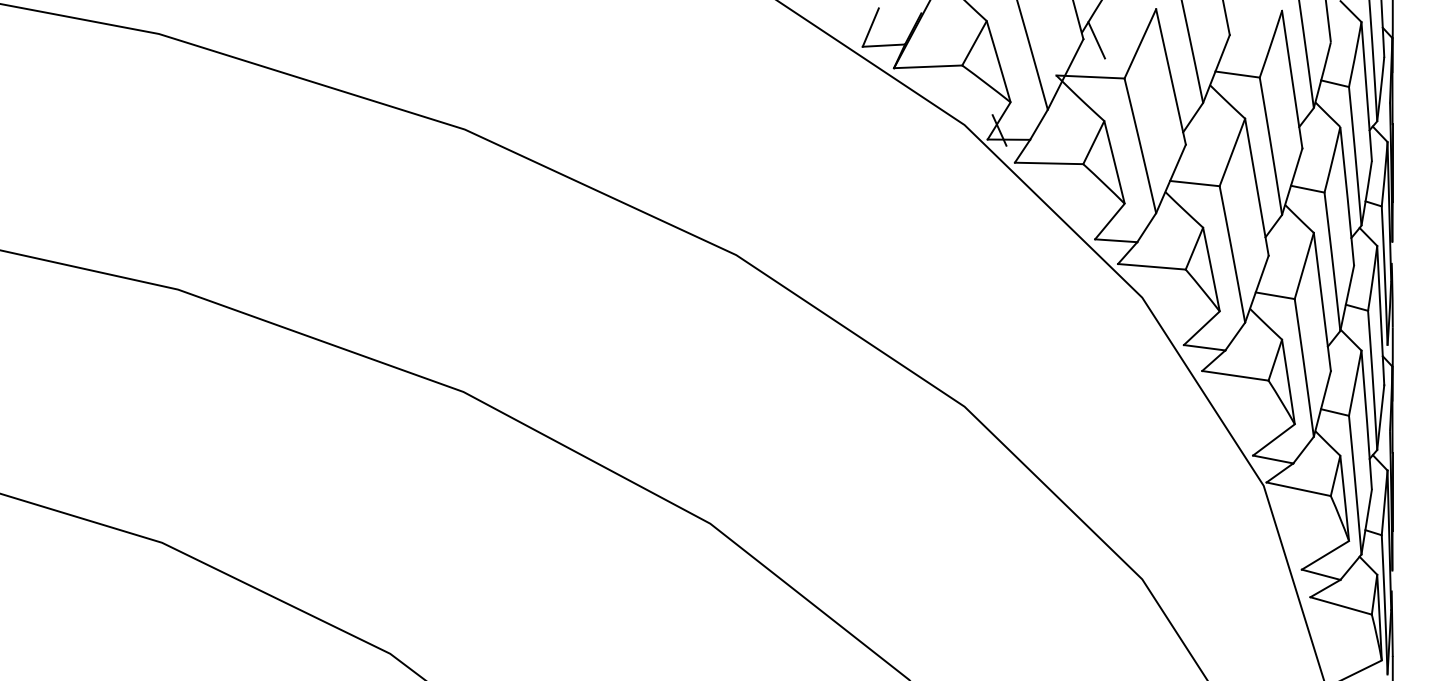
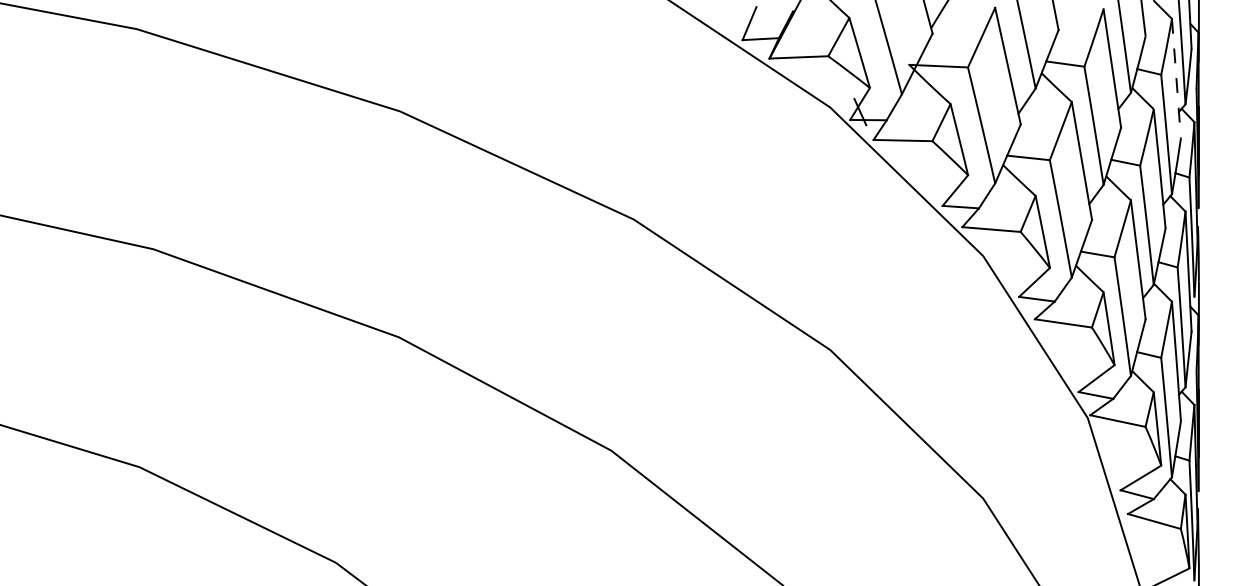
line: (1096, 40) -> (943, 34), removed
line: (1366, 91) -> (1176, 78), solid -> dashed

